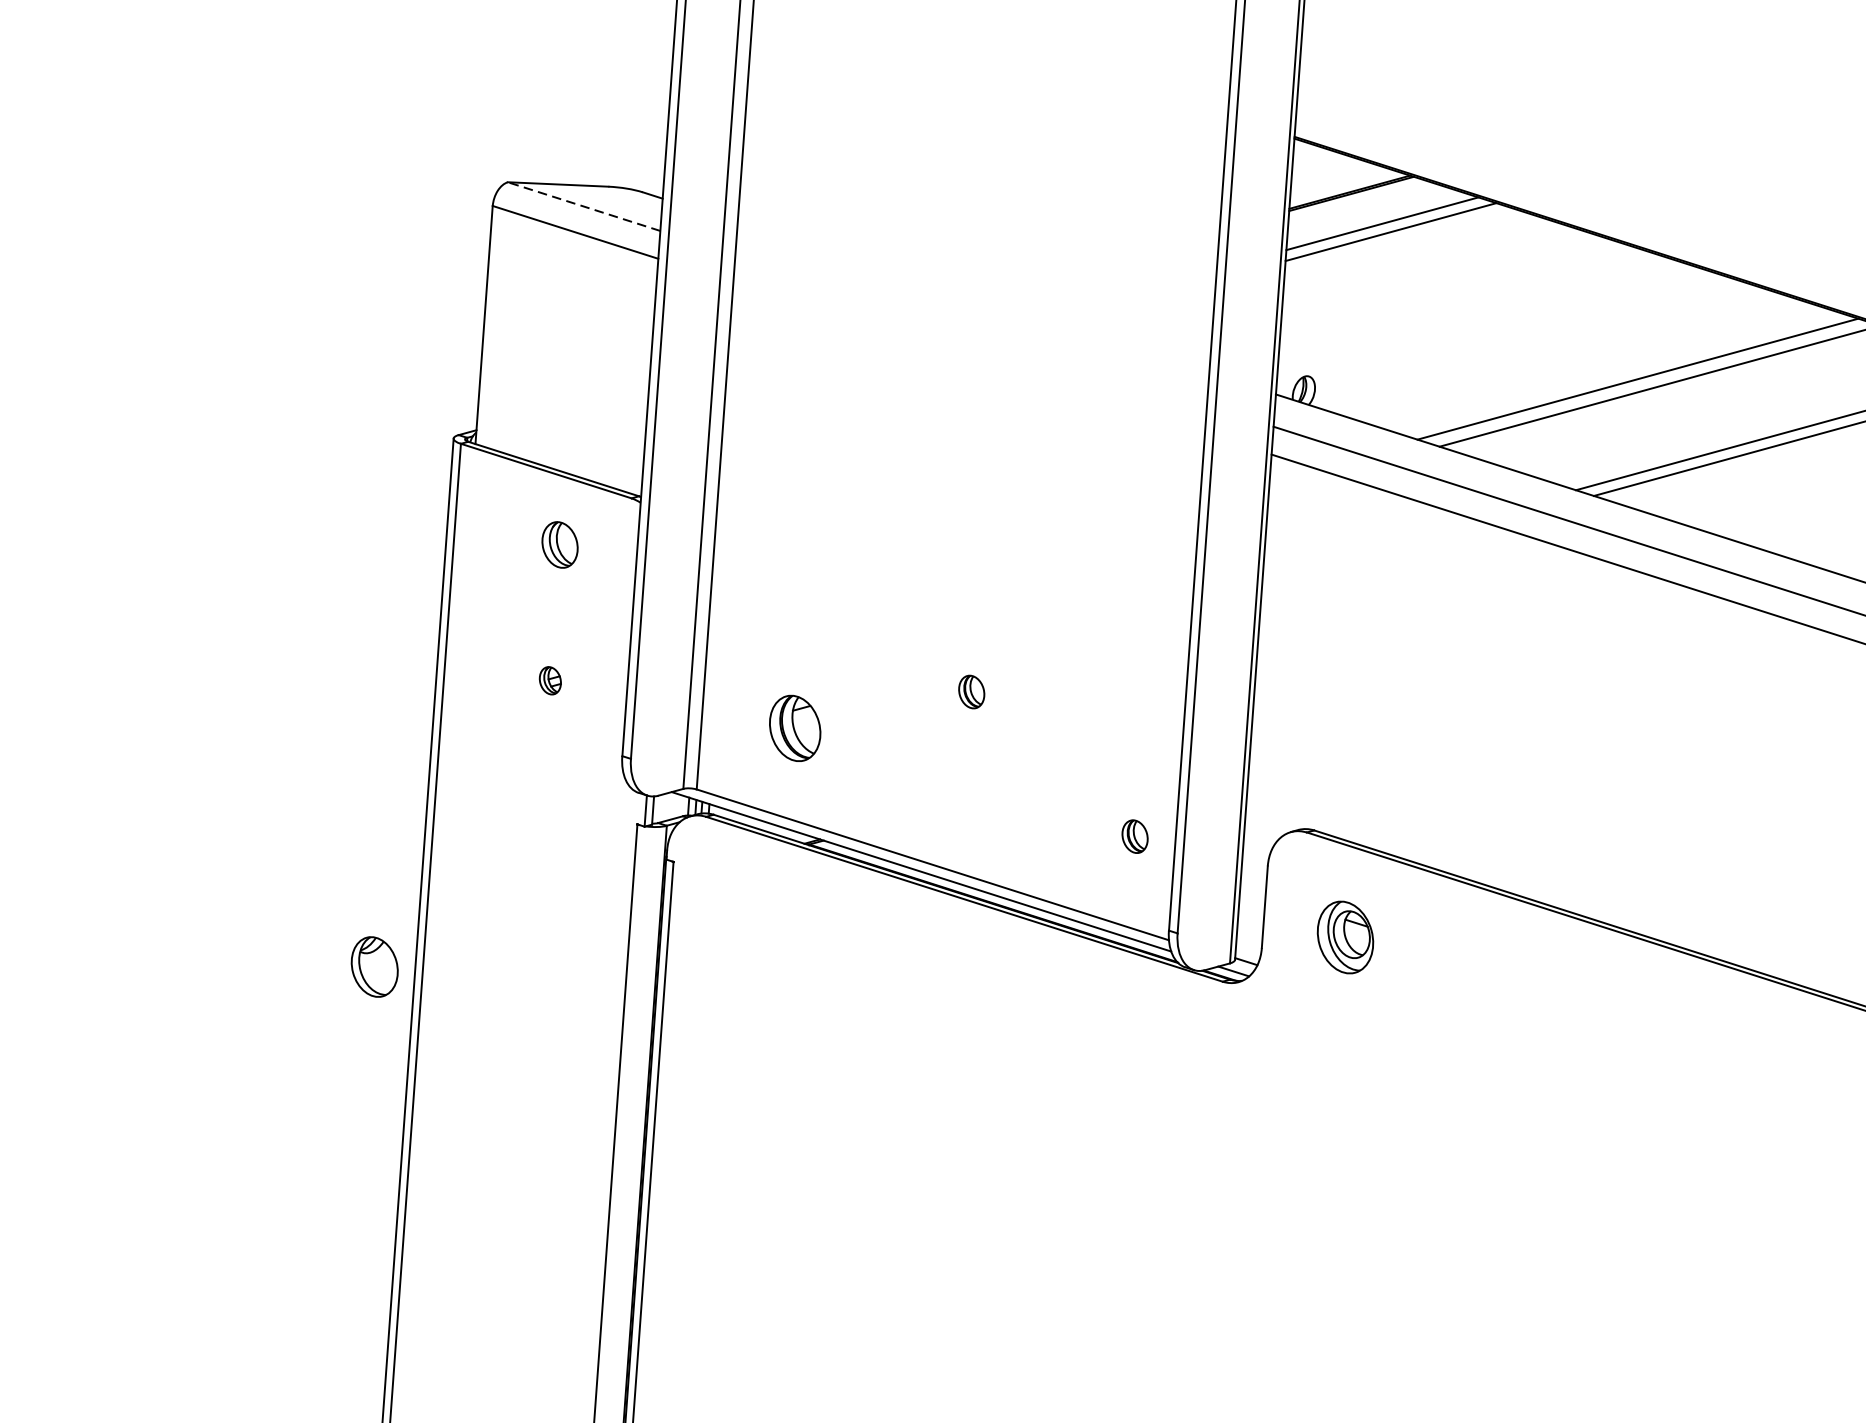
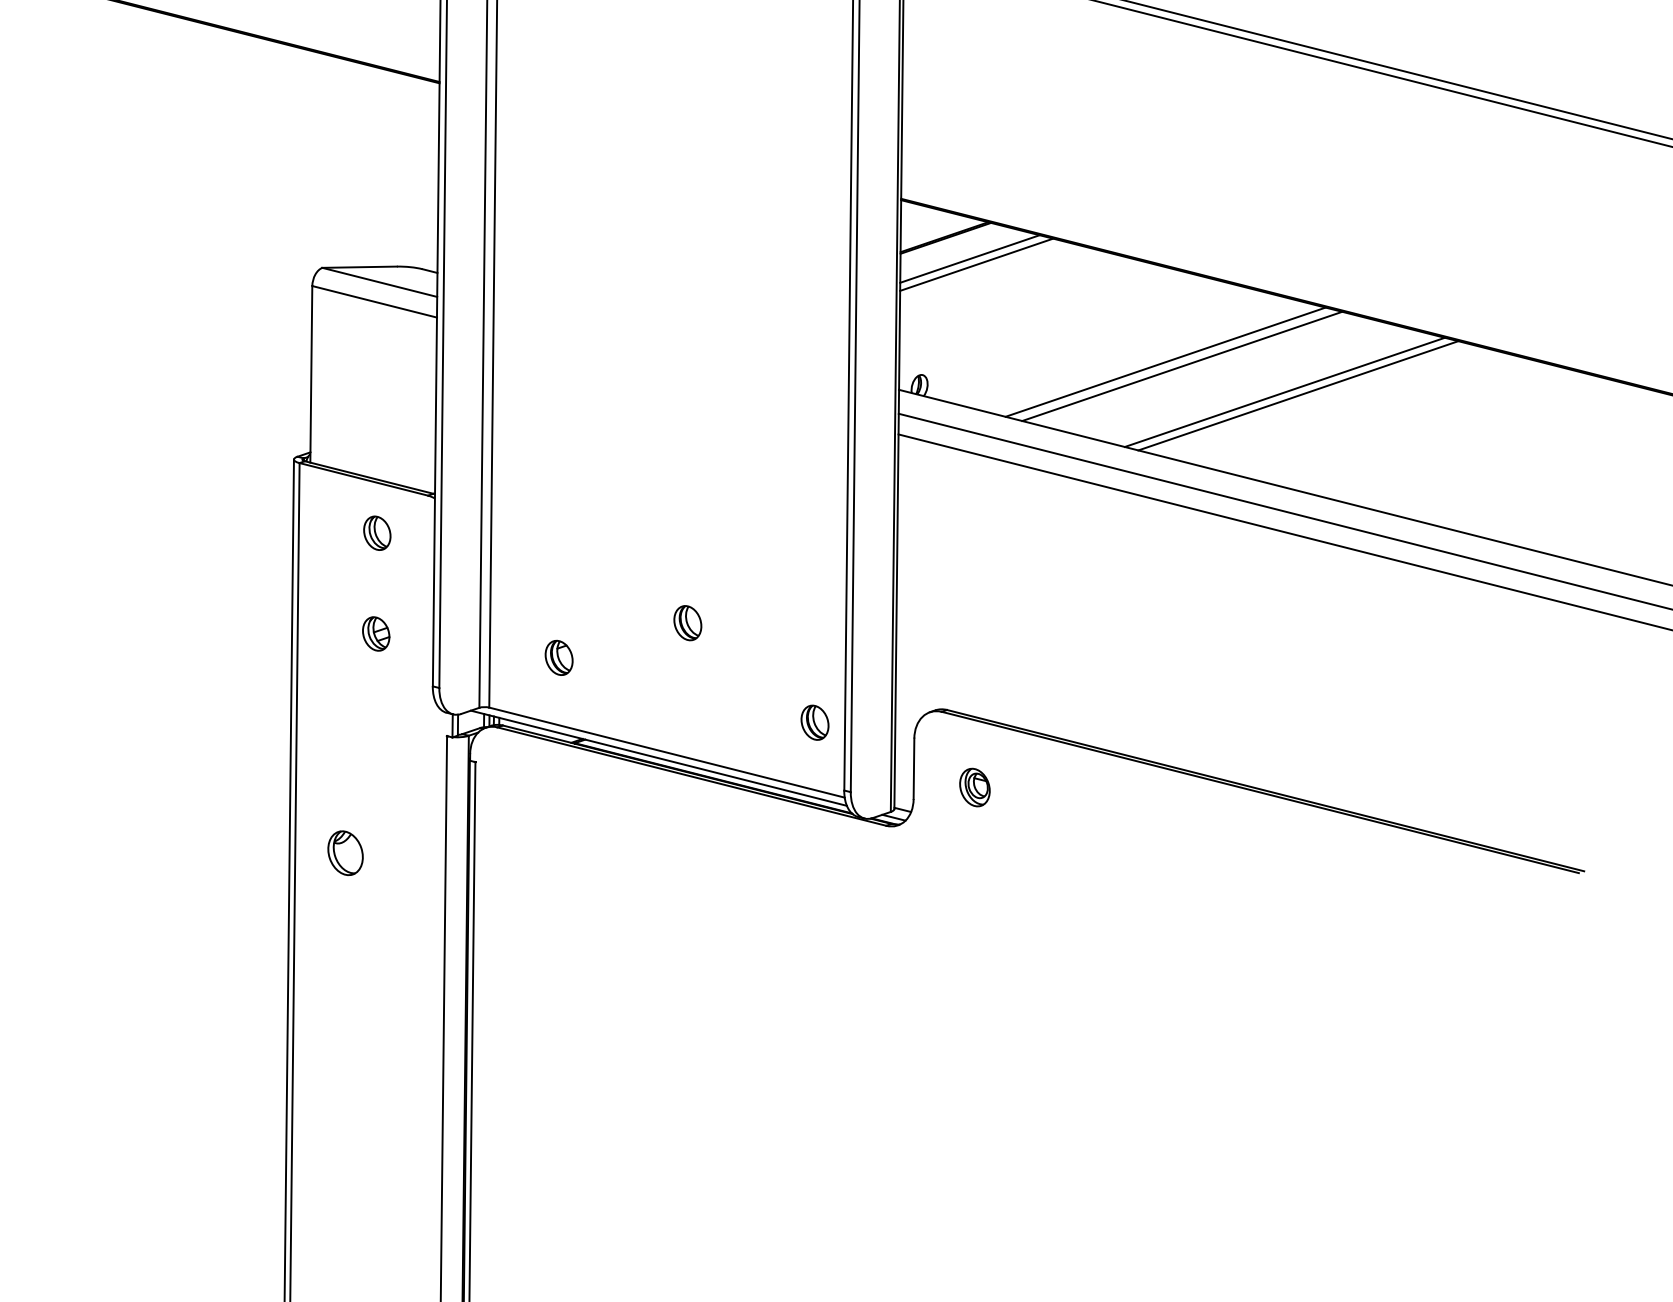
line: (583, 206) -> (379, 282), dashed -> solid
part: (550, 680) -> (376, 633), size x1.67
part: (971, 692) -> (687, 623), size x1.43
part: (794, 727) -> (558, 657), size x0.71
part: (1134, 836) -> (814, 722), size x1.43
part: (1344, 937) -> (974, 787), size x0.71
part: (374, 966) -> (345, 852), moved

